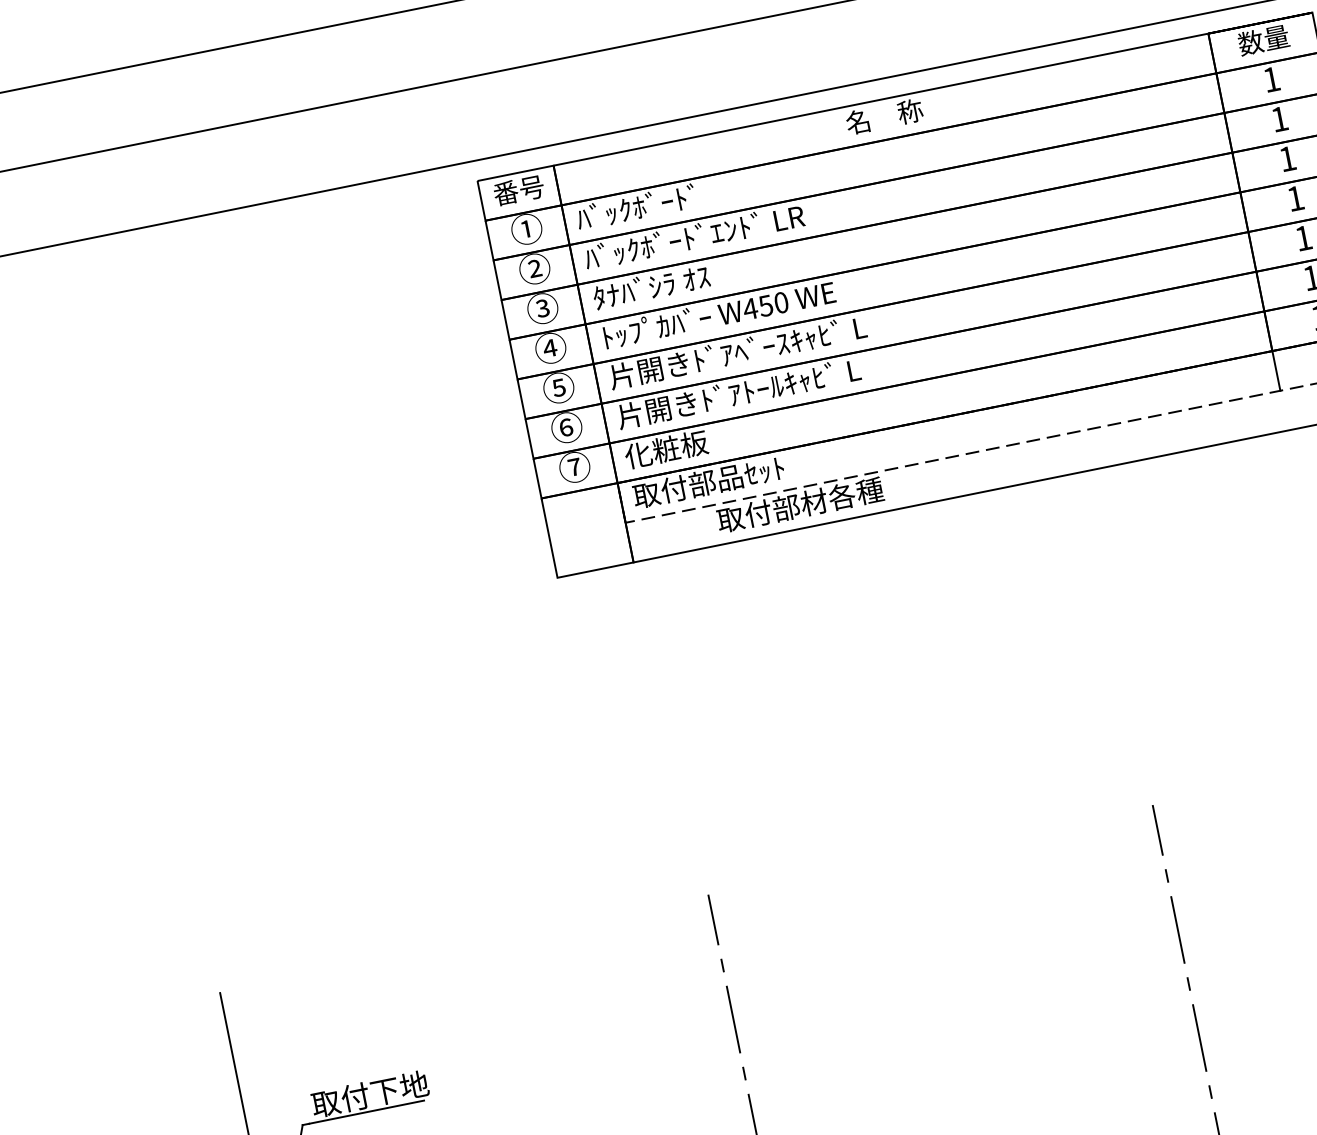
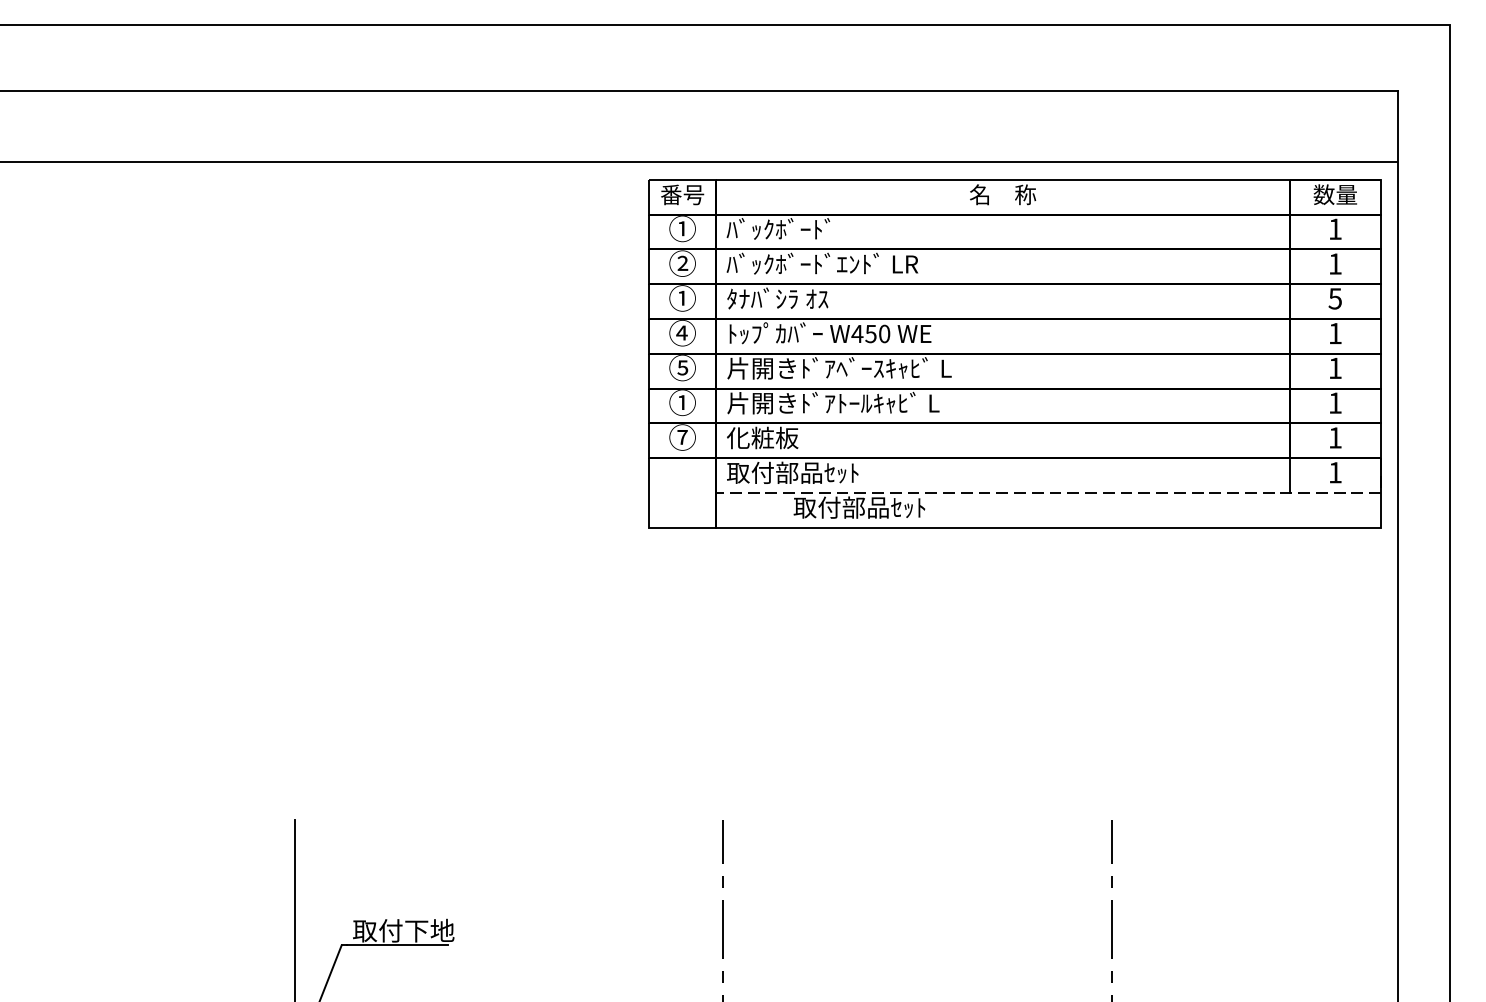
text: (1286, 158) -> (1334, 298), 1 -> 5
text: (542, 307) -> (682, 297), ③ -> ①
text: (565, 427) -> (681, 402), ⑥ -> ①
text: (841, 496) -> (902, 507), 取付部材各種 -> 取付部品ｾｯﾄ

